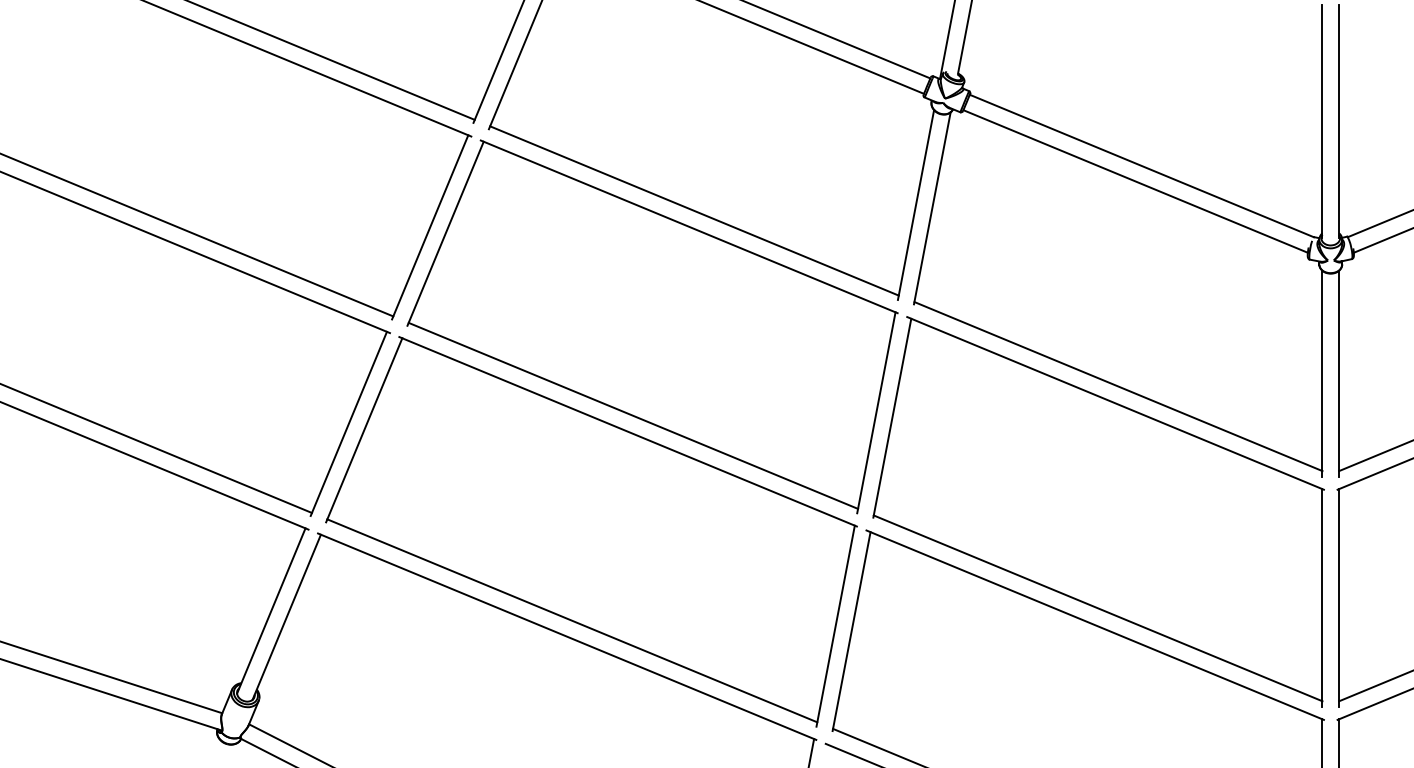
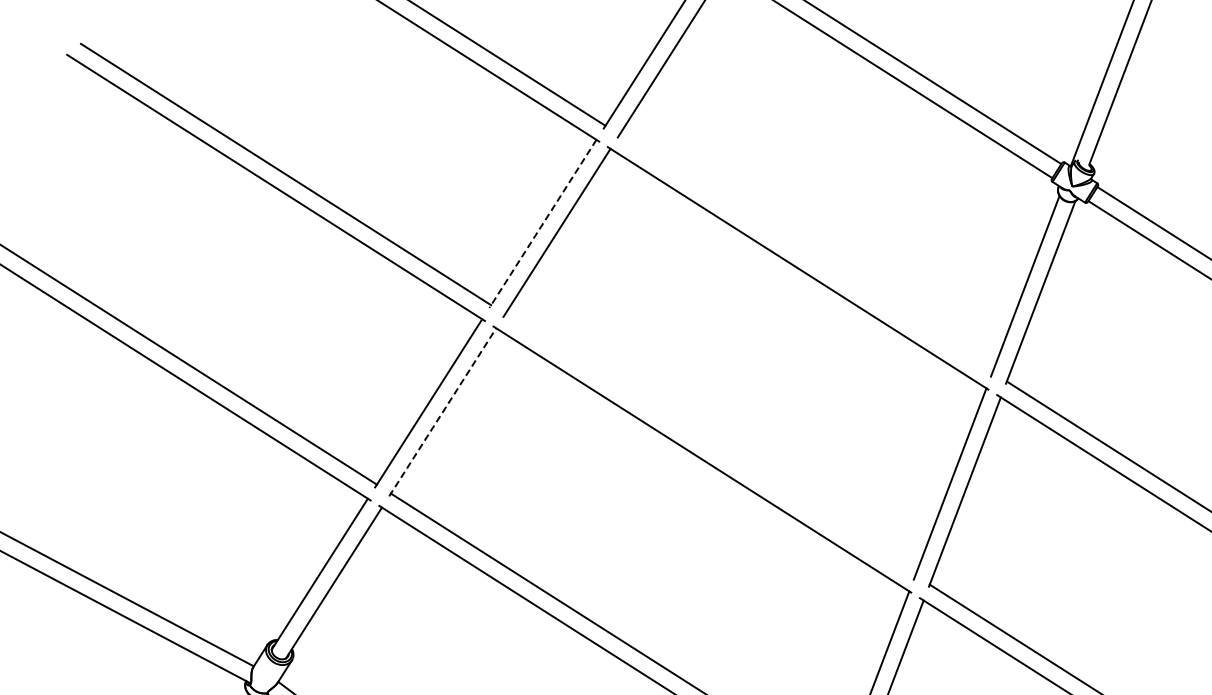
line: (694, 210) -> (806, 253), removed
line: (430, 227) -> (543, 224), solid -> dashed
line: (633, 415) -> (710, 444), removed
line: (364, 430) -> (442, 412), solid -> dashed

